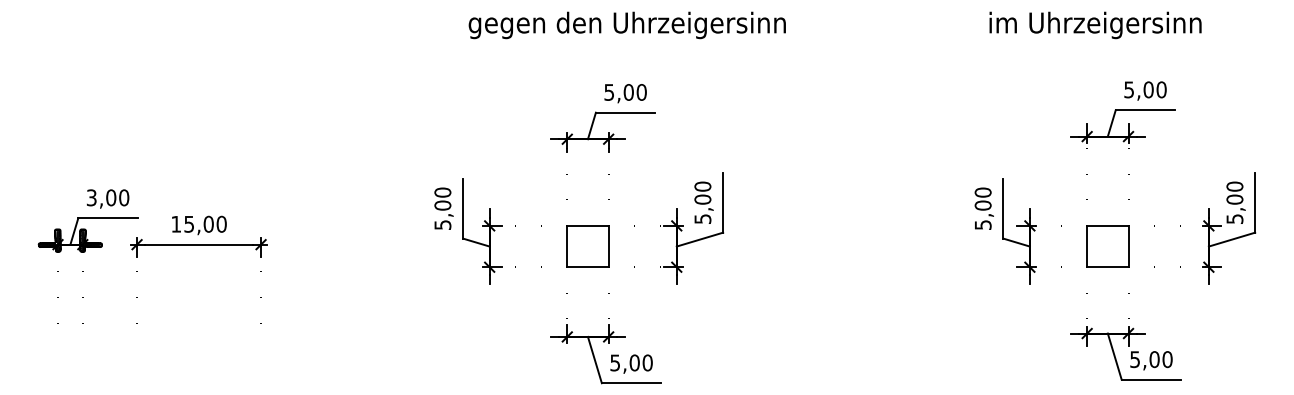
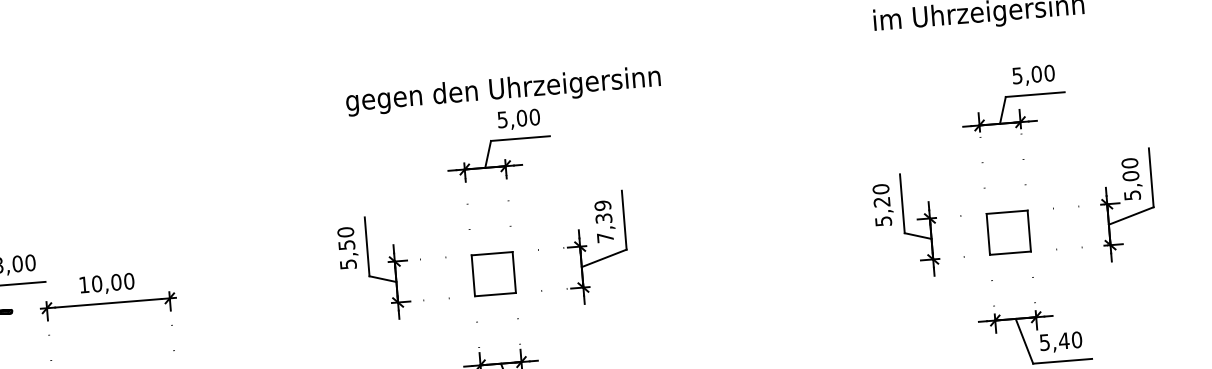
text: (626, 25) -> (502, 90), moved
text: (702, 202) -> (603, 221), 5,00 -> 7,39
text: (442, 205) -> (346, 245), 5,00 -> 5,50
text: (982, 205) -> (881, 202), 5,00 -> 5,20
text: (189, 223) -> (97, 283), 15,00 -> 10,00
text: (1154, 359) -> (1064, 340), 5,00 -> 5,40

